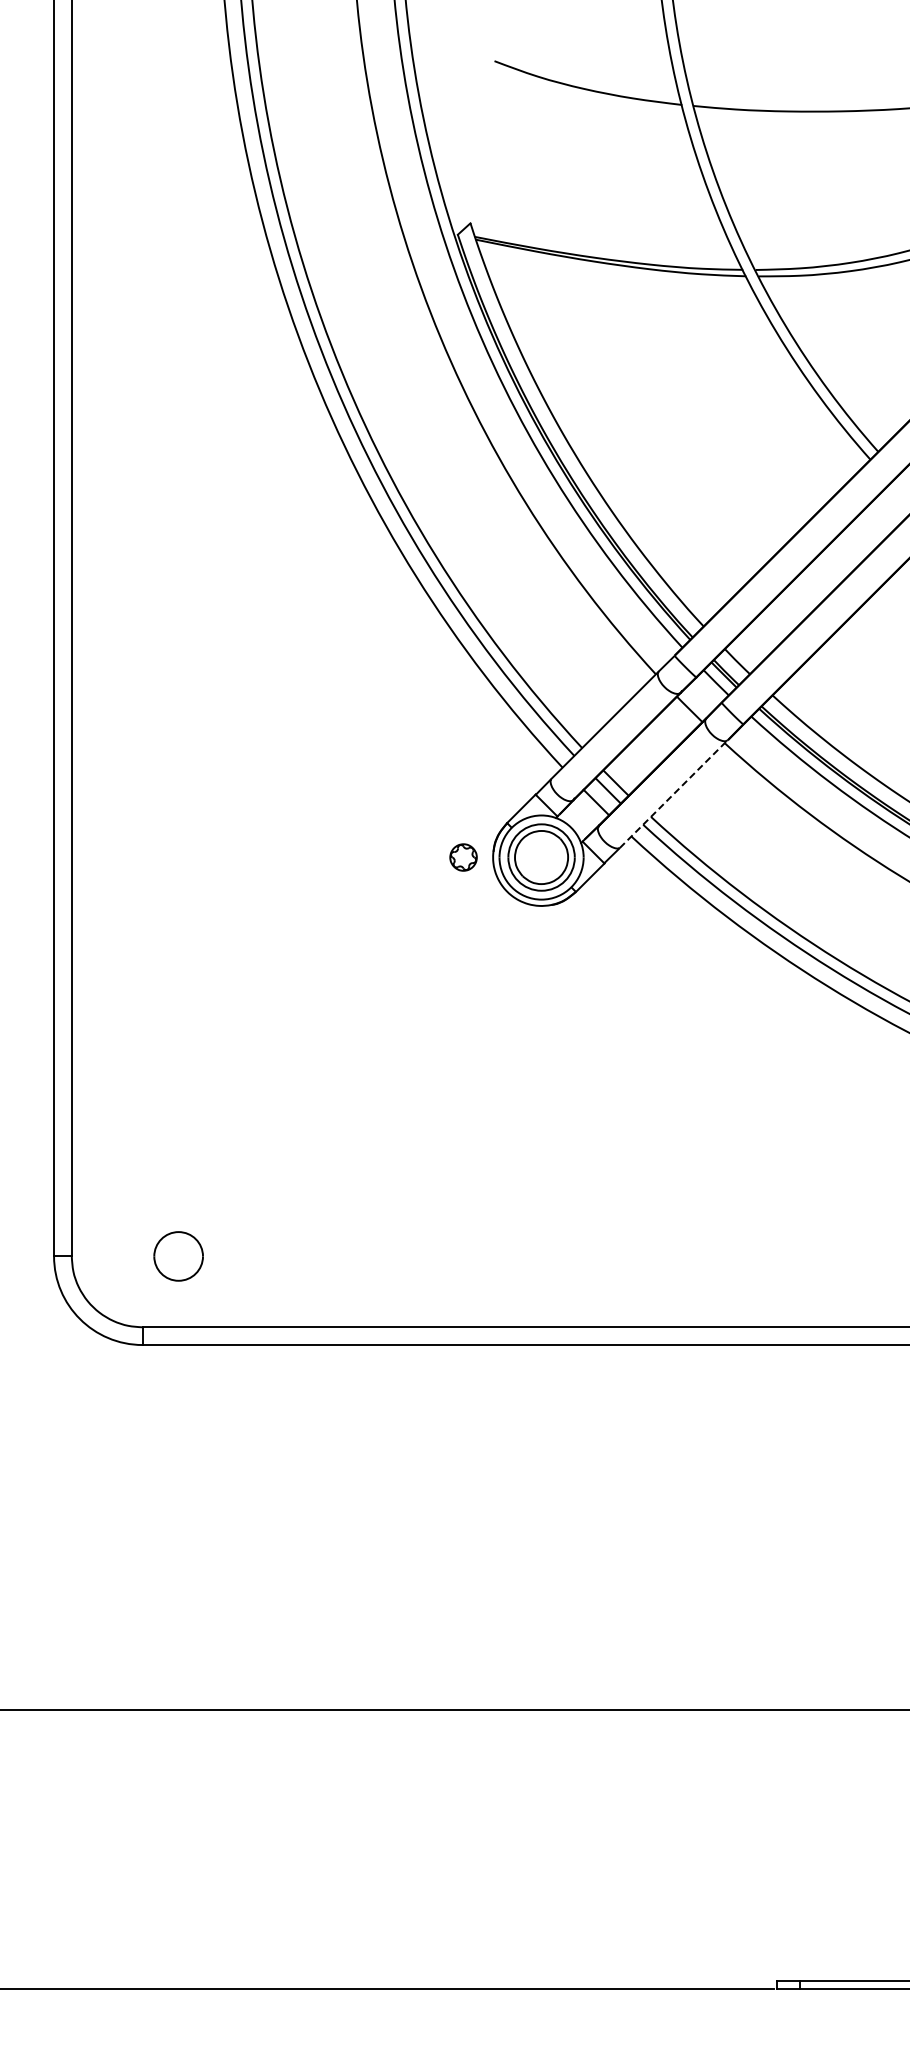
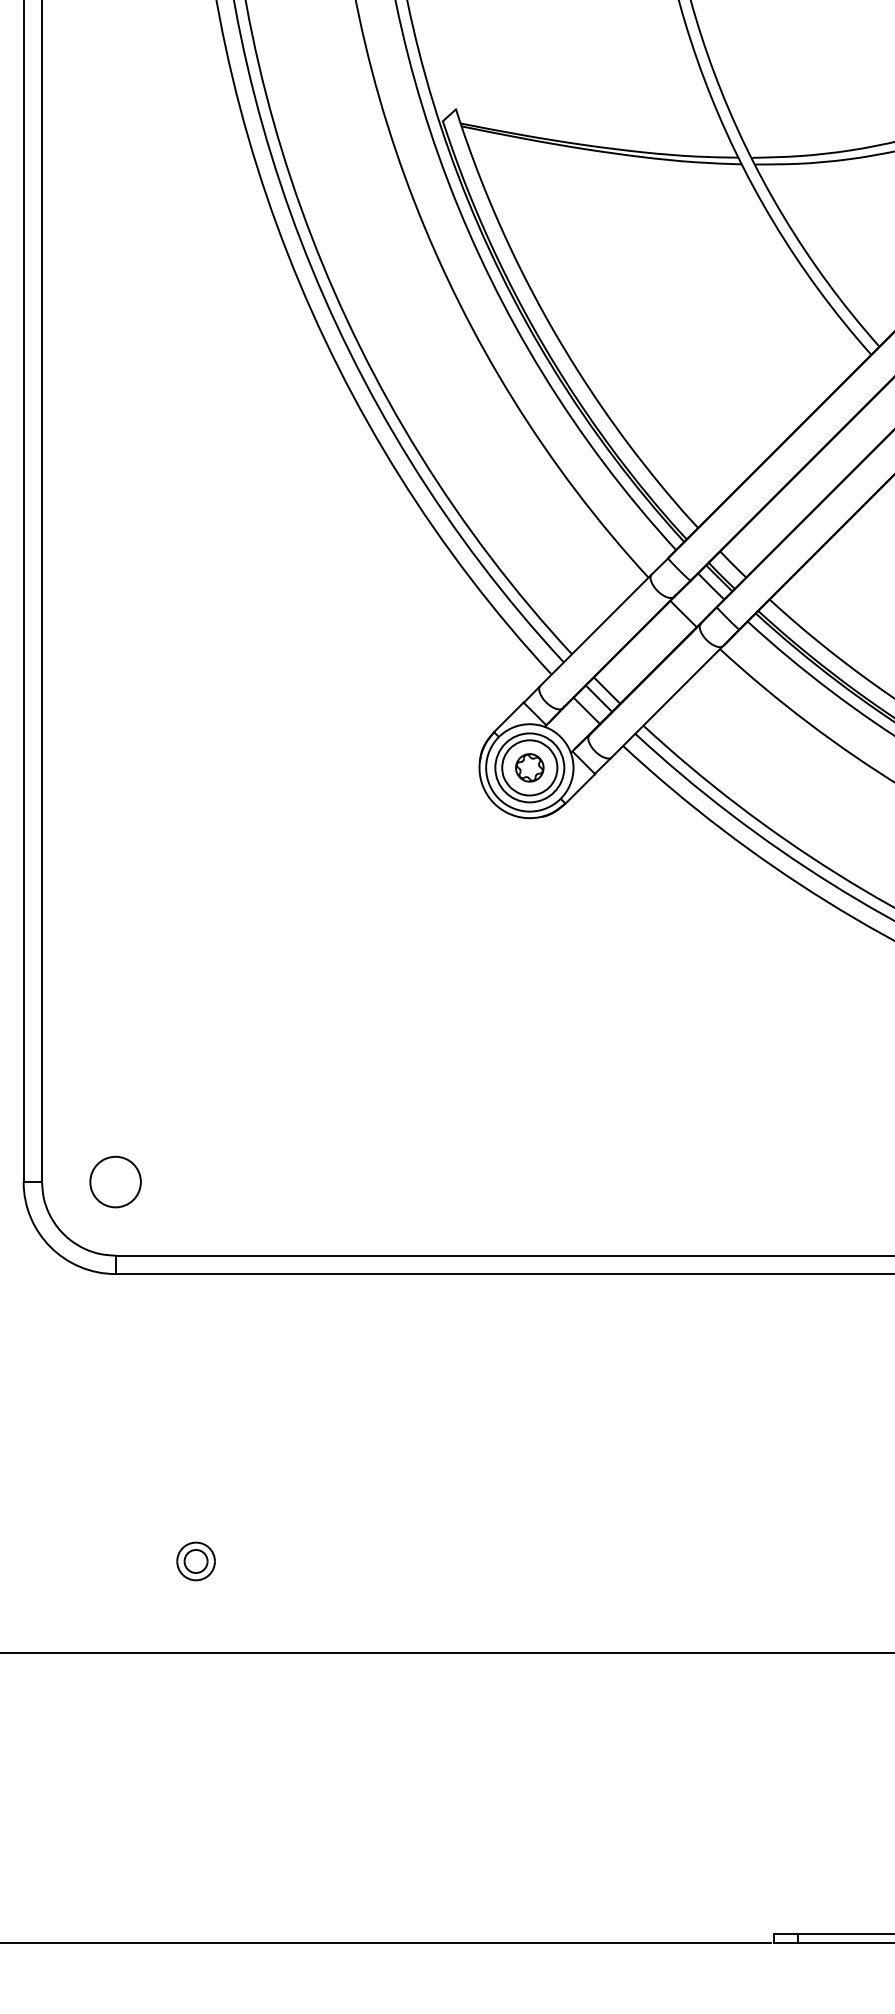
line: (673, 794) -> (666, 702), dashed -> solid
part: (463, 857) -> (529, 767), moved
part: (178, 1256) -> (115, 1182), moved
part: (220, 1621) -> (196, 1561), added

